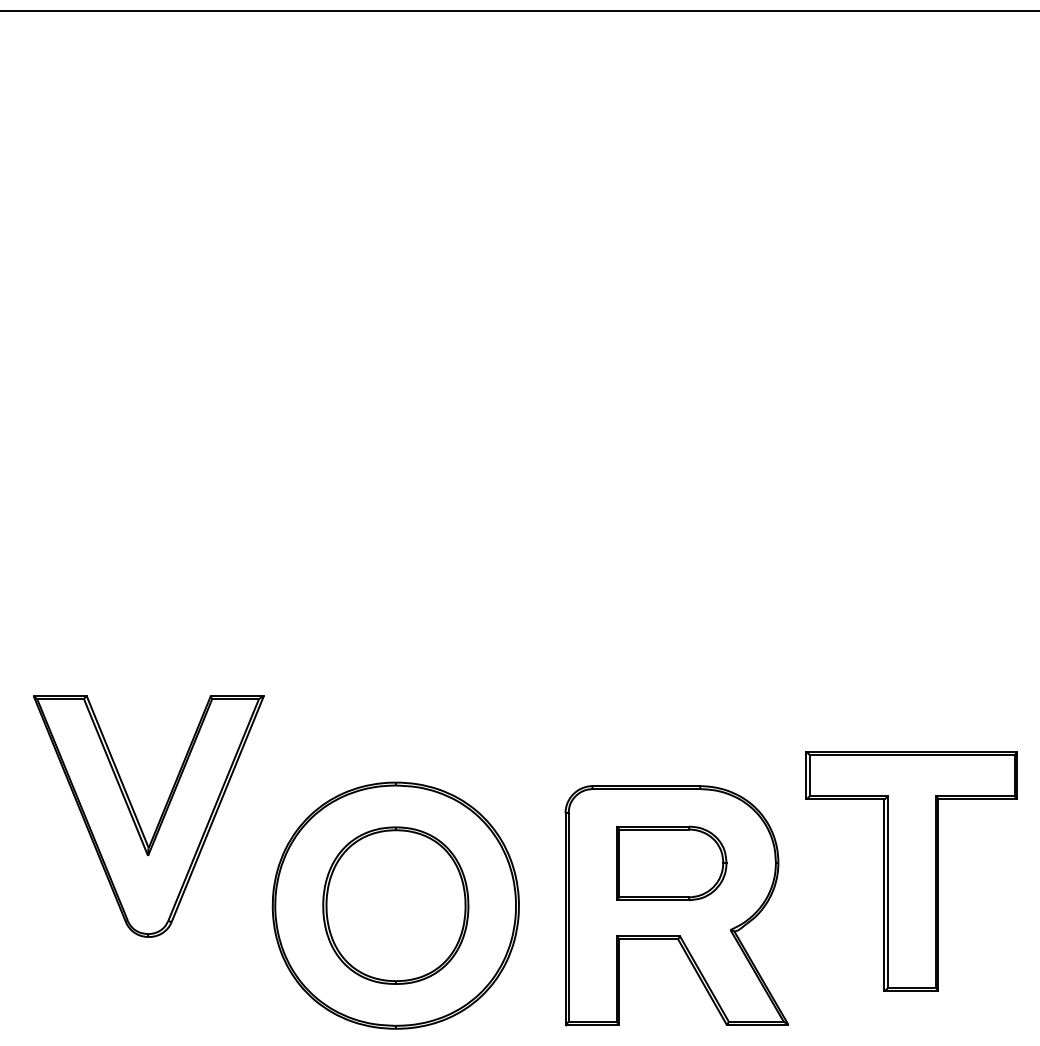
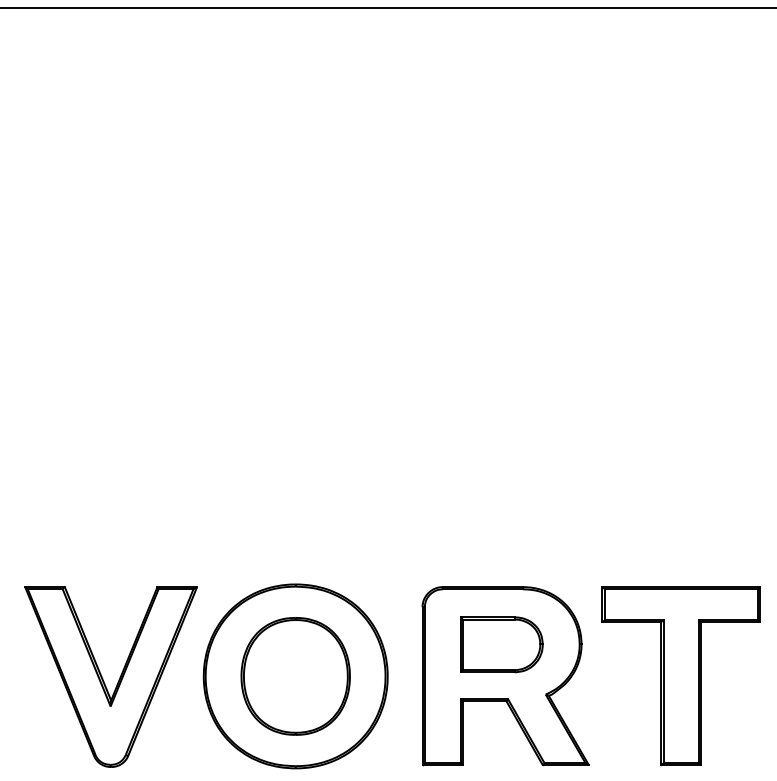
part: (138, 819) -> (103, 679), moved
part: (911, 871) -> (680, 676), moved

